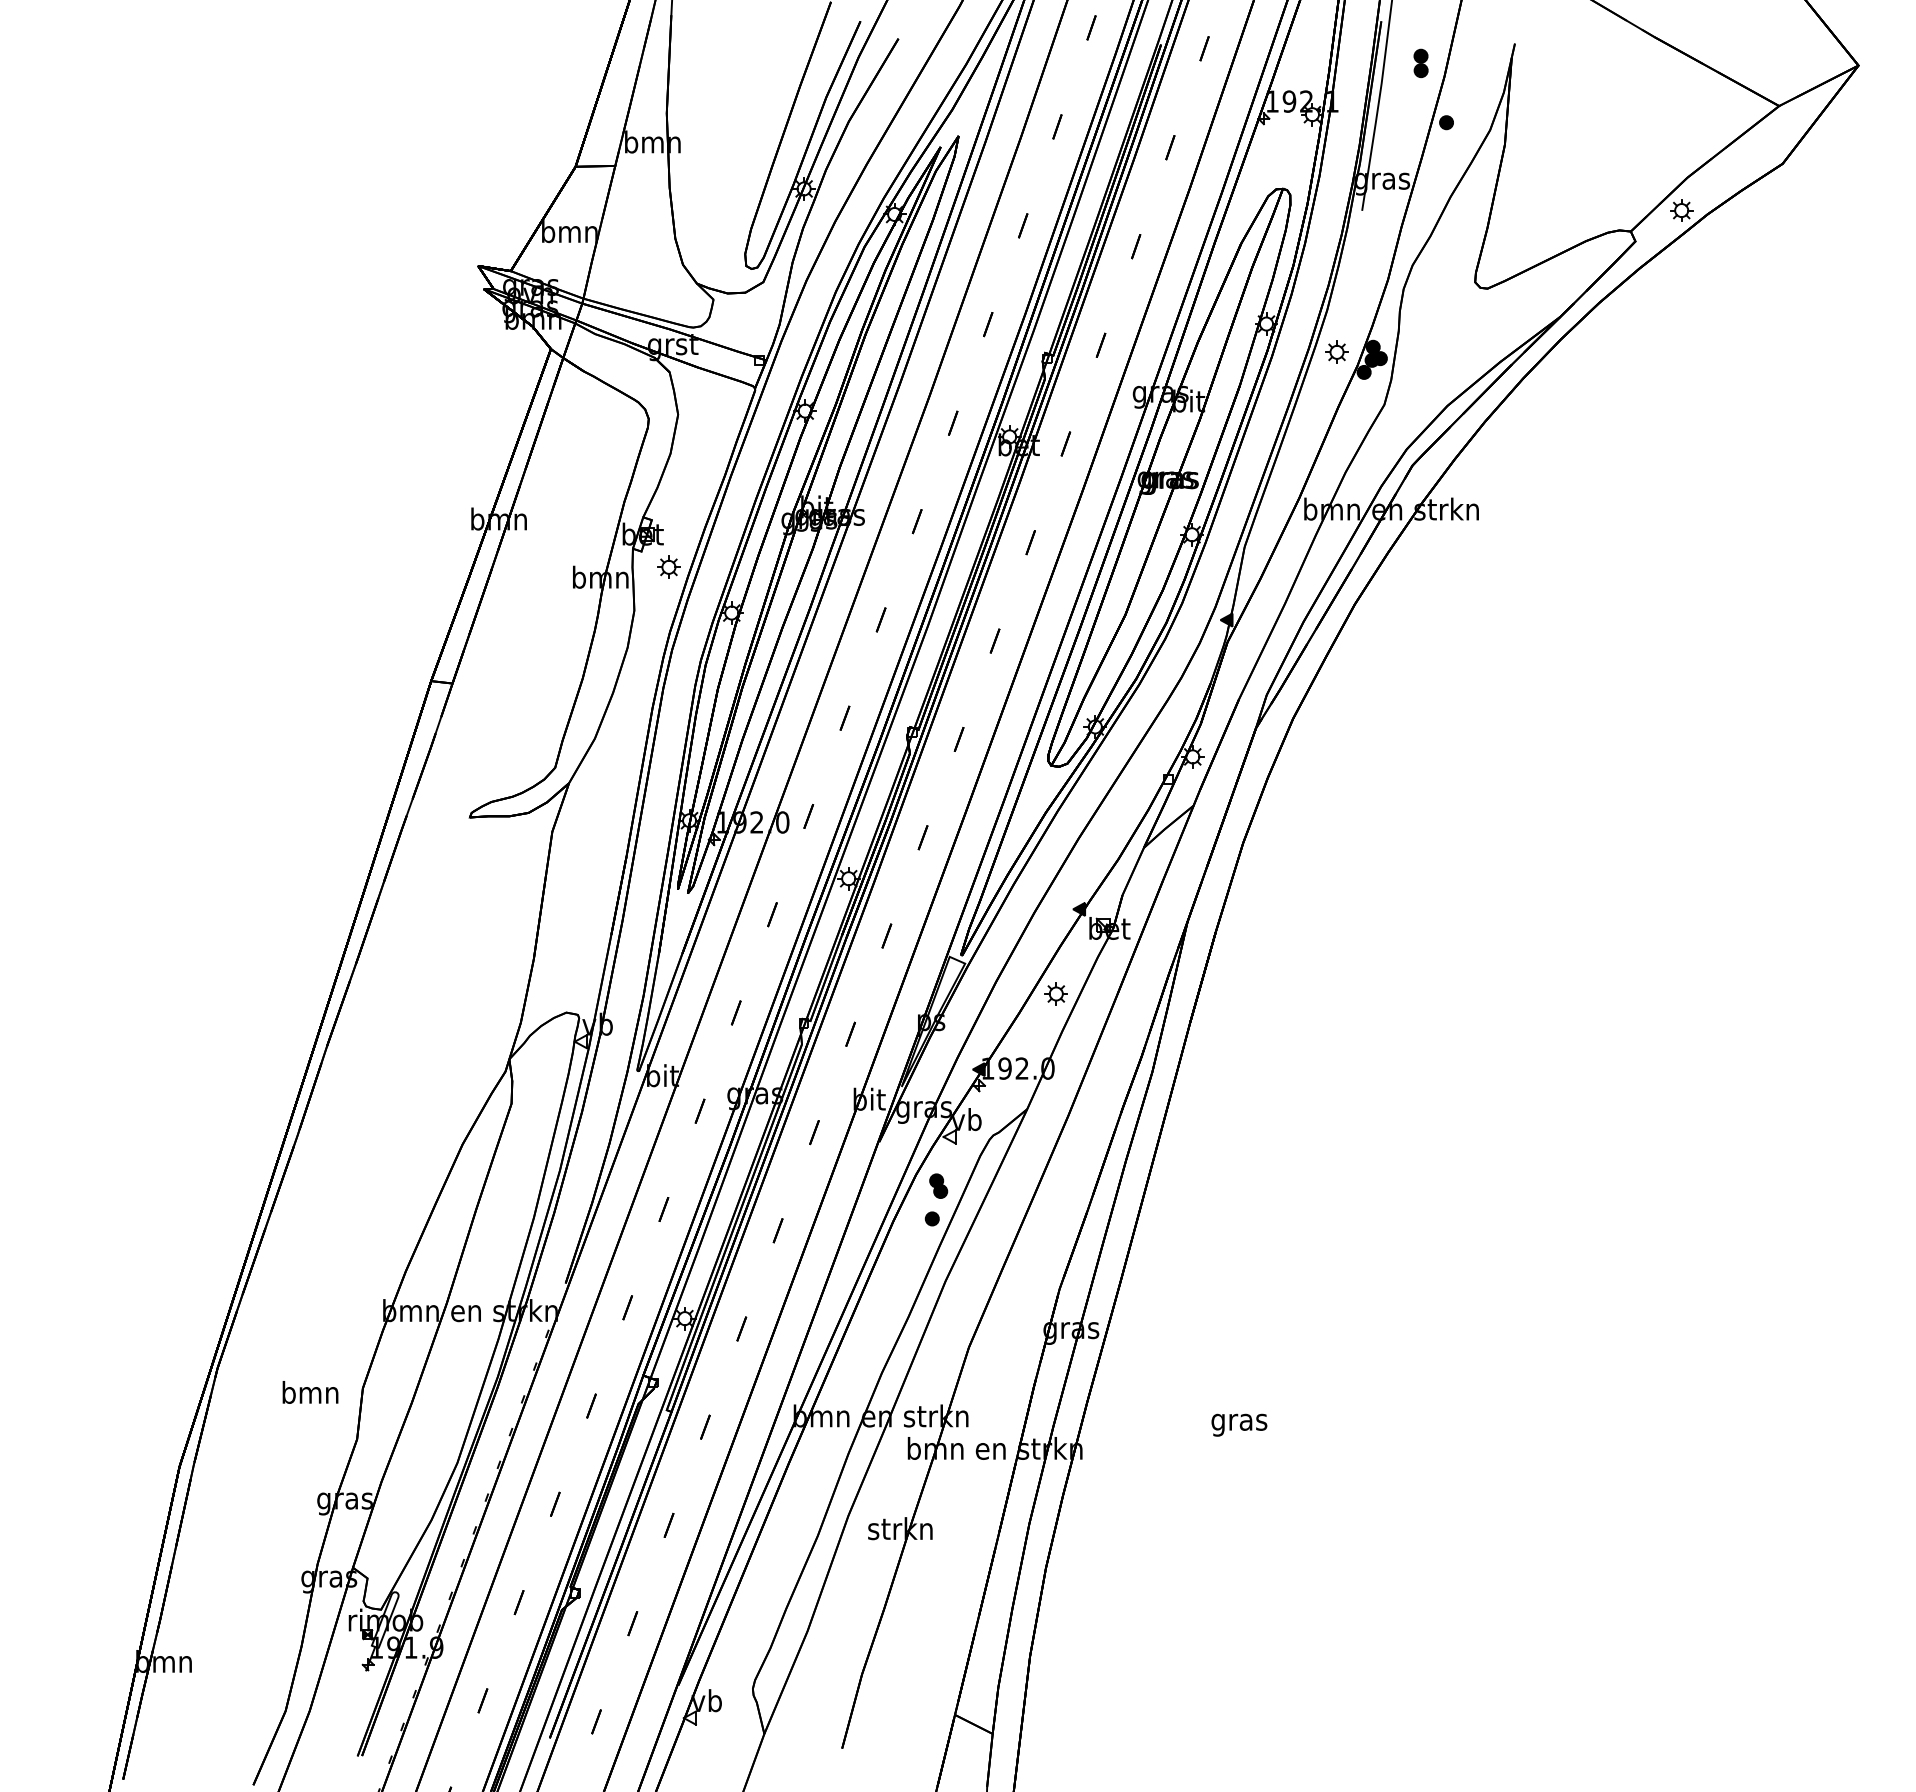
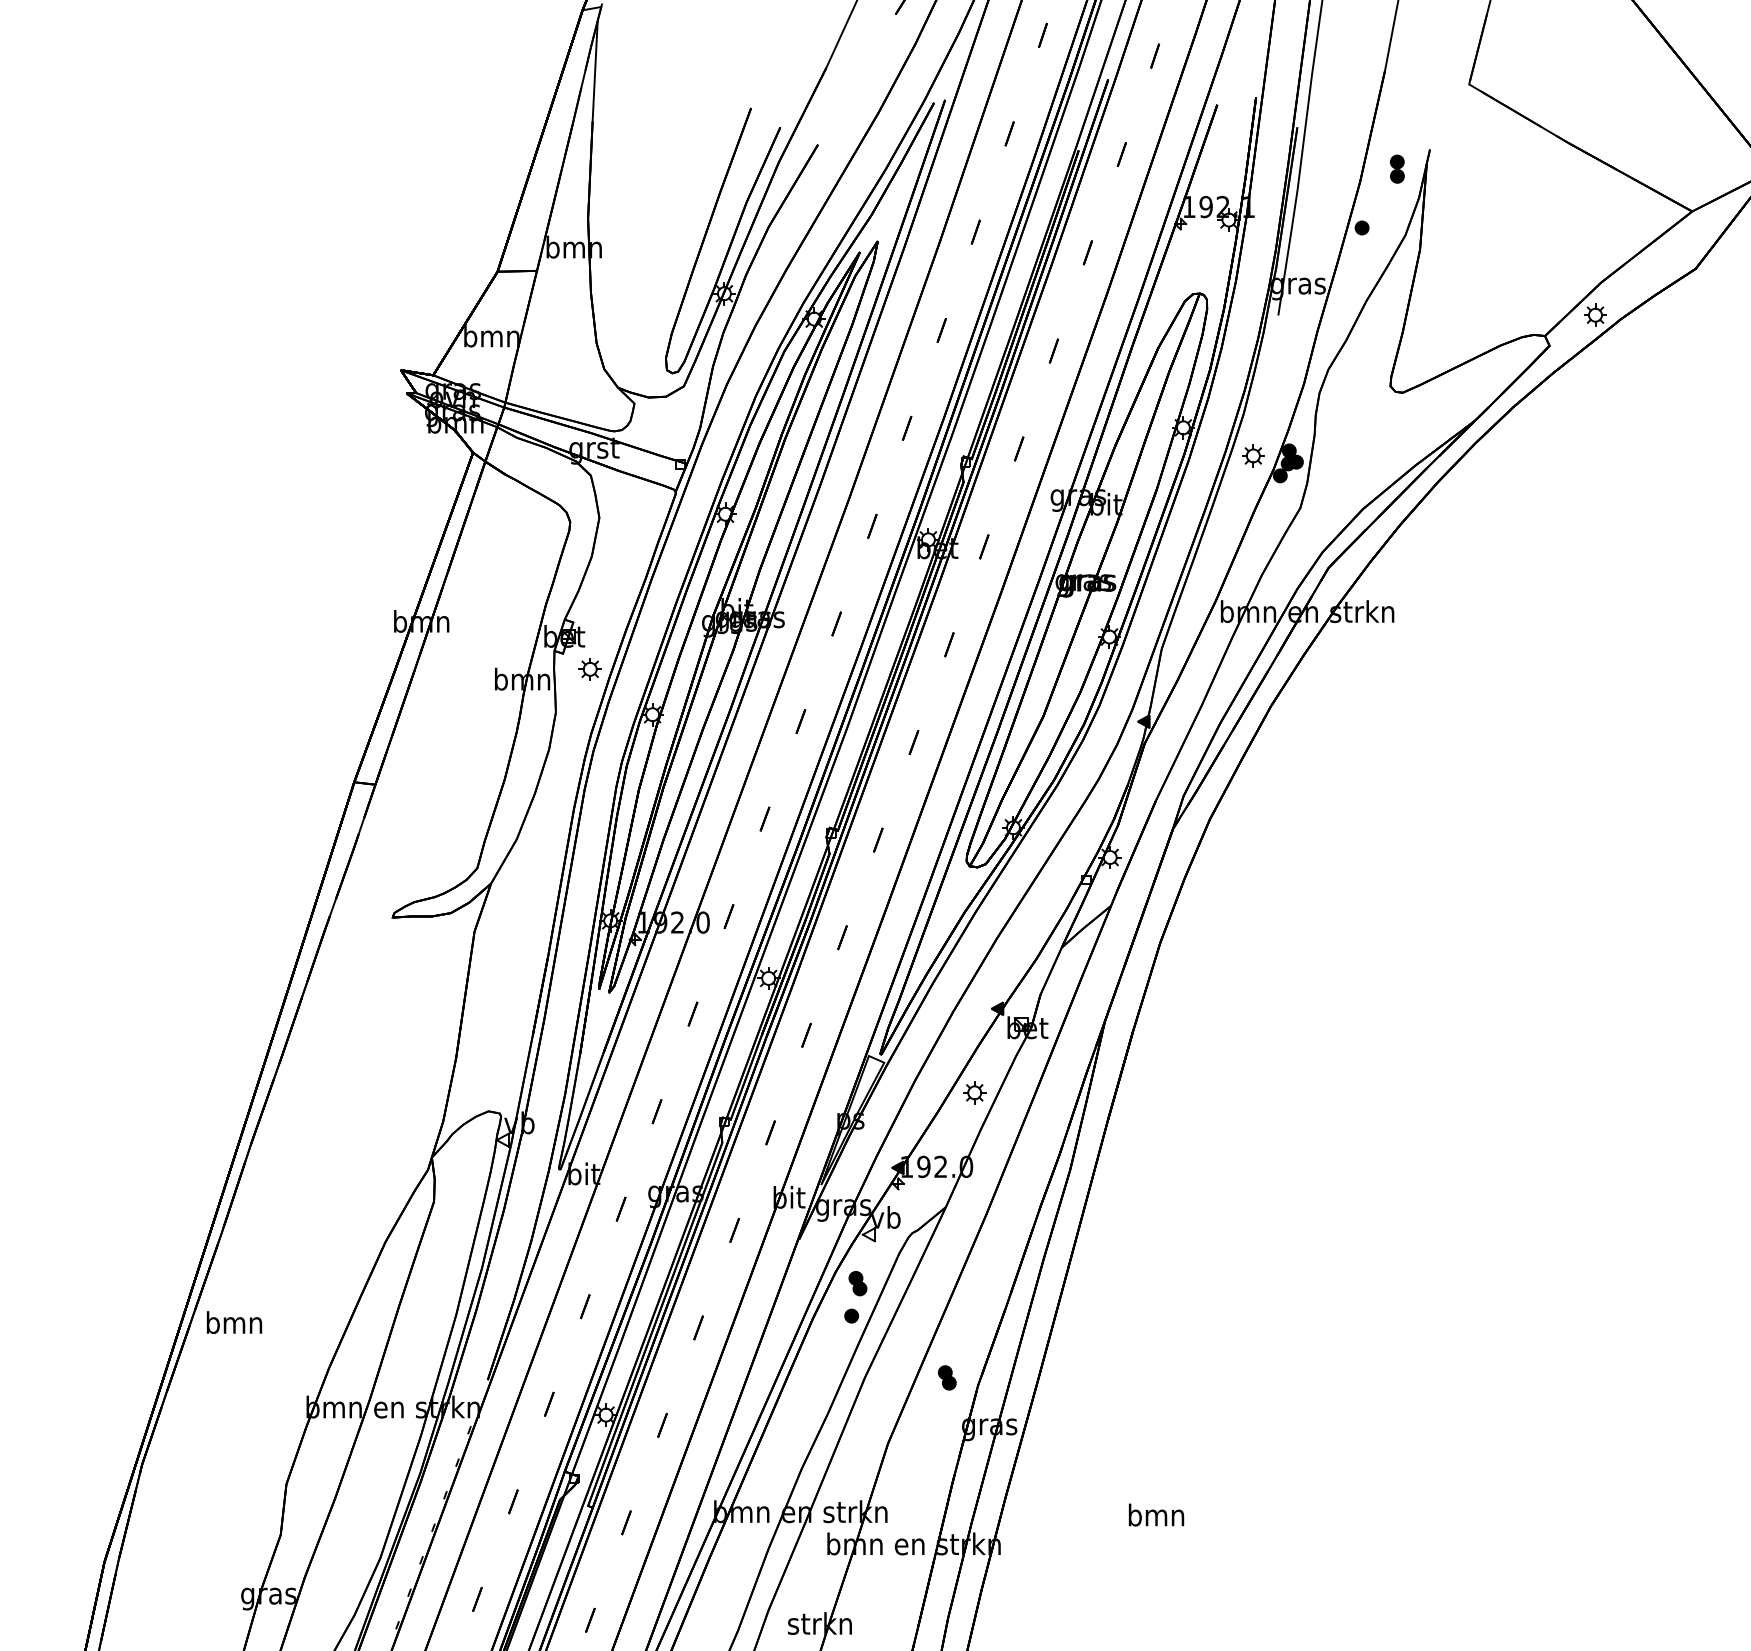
part: (1420, 63) -> (1396, 169), moved
part: (1028, 1280) -> (947, 1377), added
text: (310, 1392) -> (234, 1322), moved
text: (1239, 1421) -> (1156, 1517), gras -> bmn

